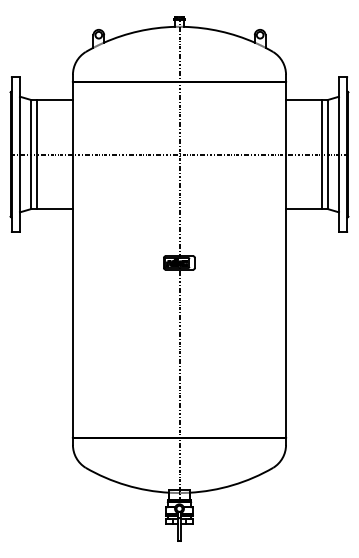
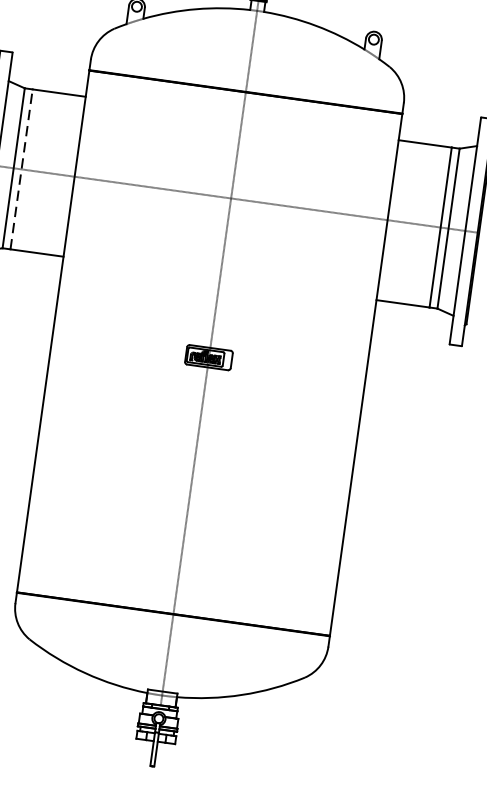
line: (36, 154) -> (21, 169), solid -> dashed

